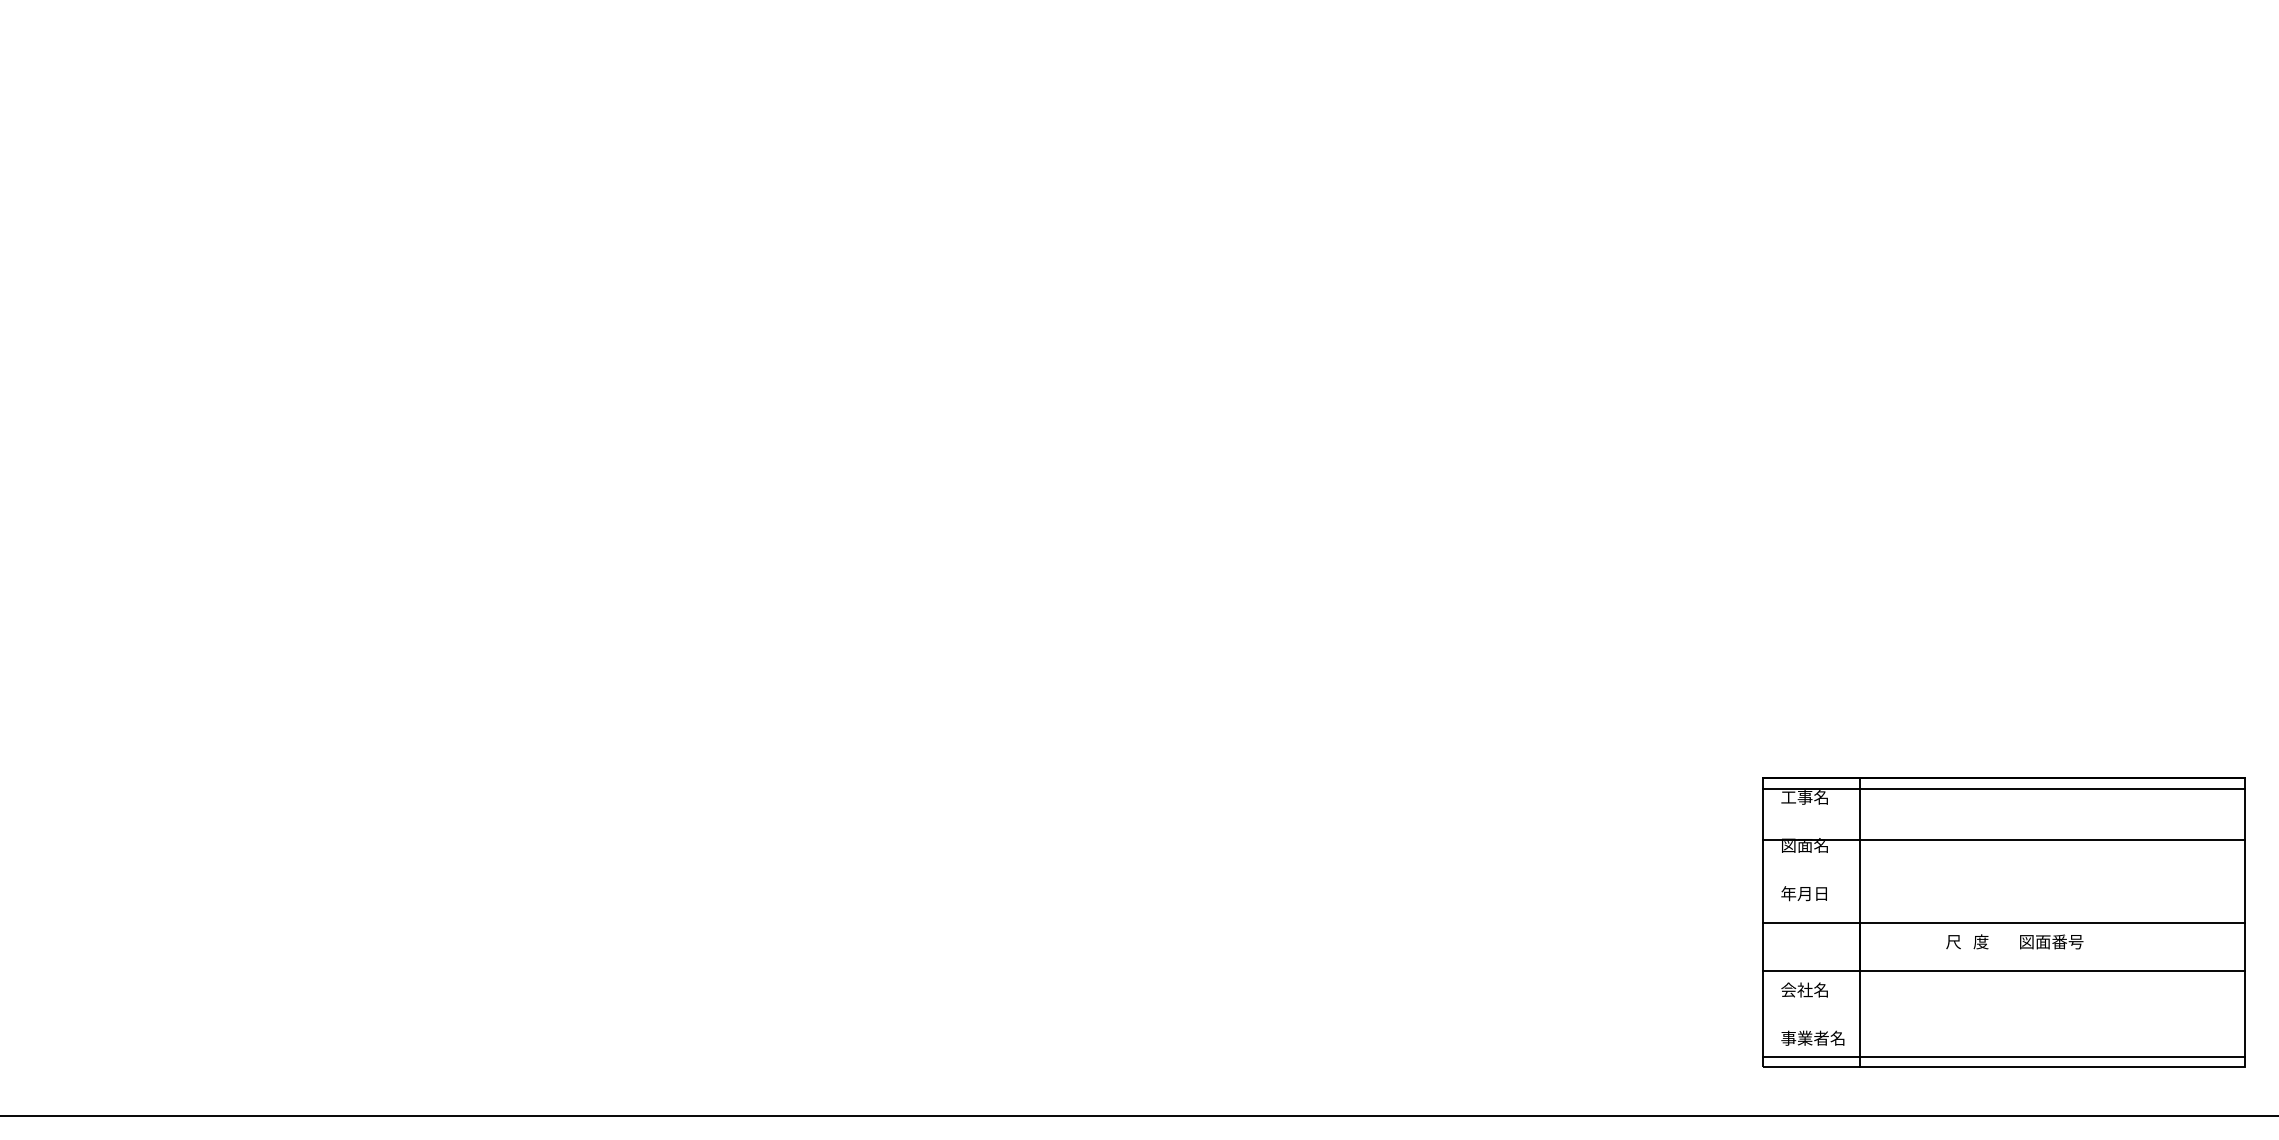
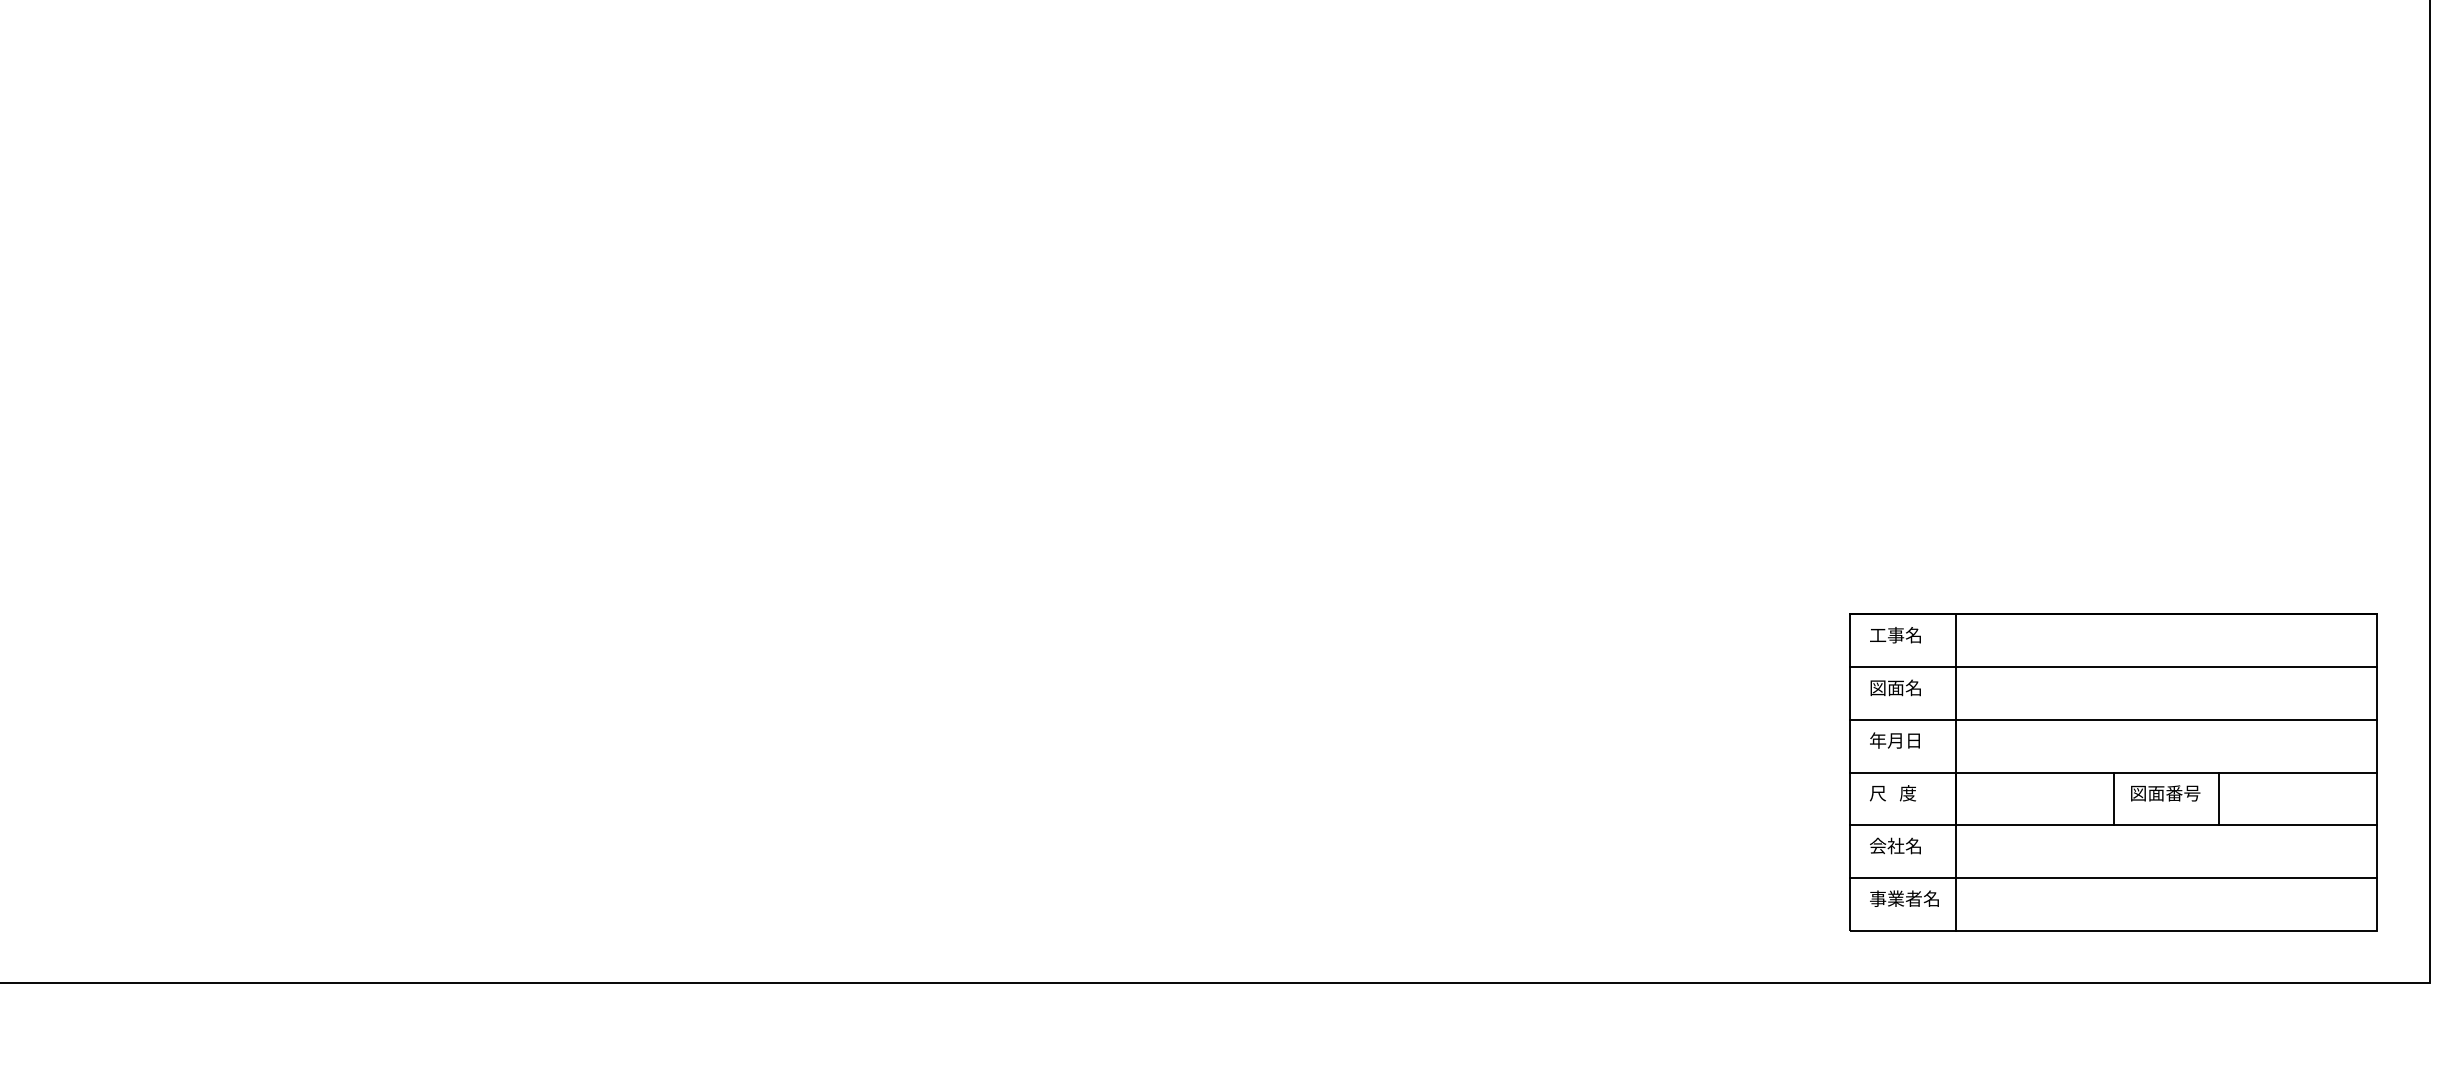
line: (2004, 789) -> (2114, 667), moved
line: (2004, 839) -> (2114, 719), moved
text: (1967, 941) -> (1893, 792), moved
line: (2004, 946) -> (2114, 798), added
line: (2100, 946) -> (2219, 798), added
line: (2004, 1057) -> (2114, 878), moved

